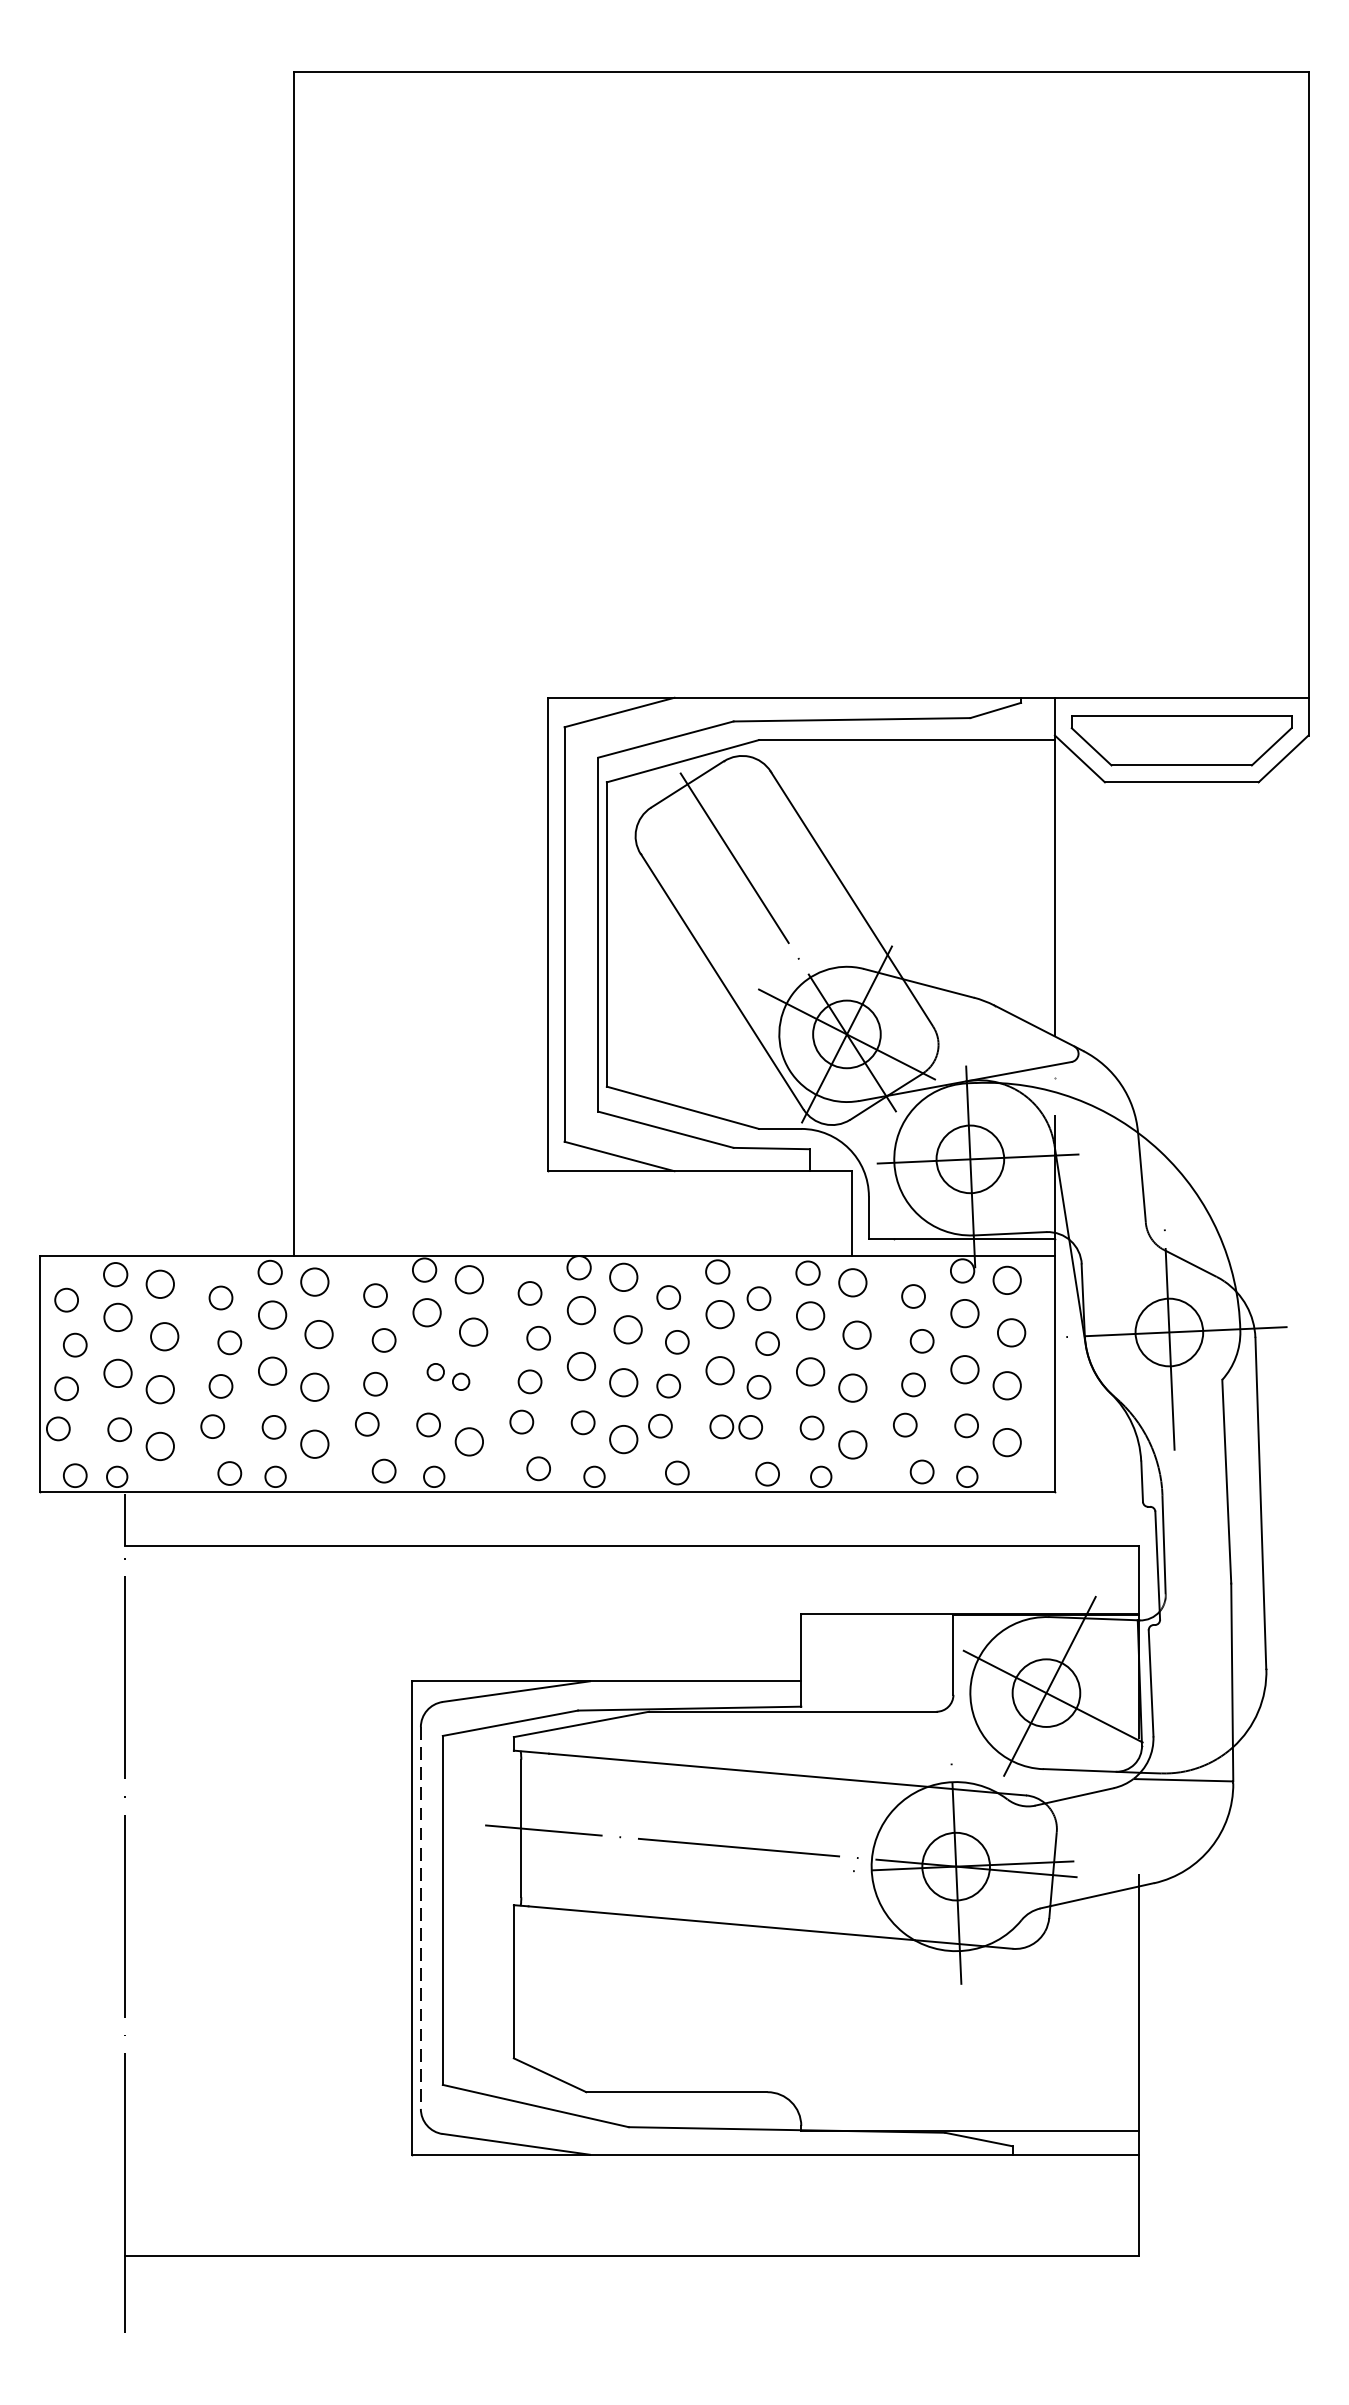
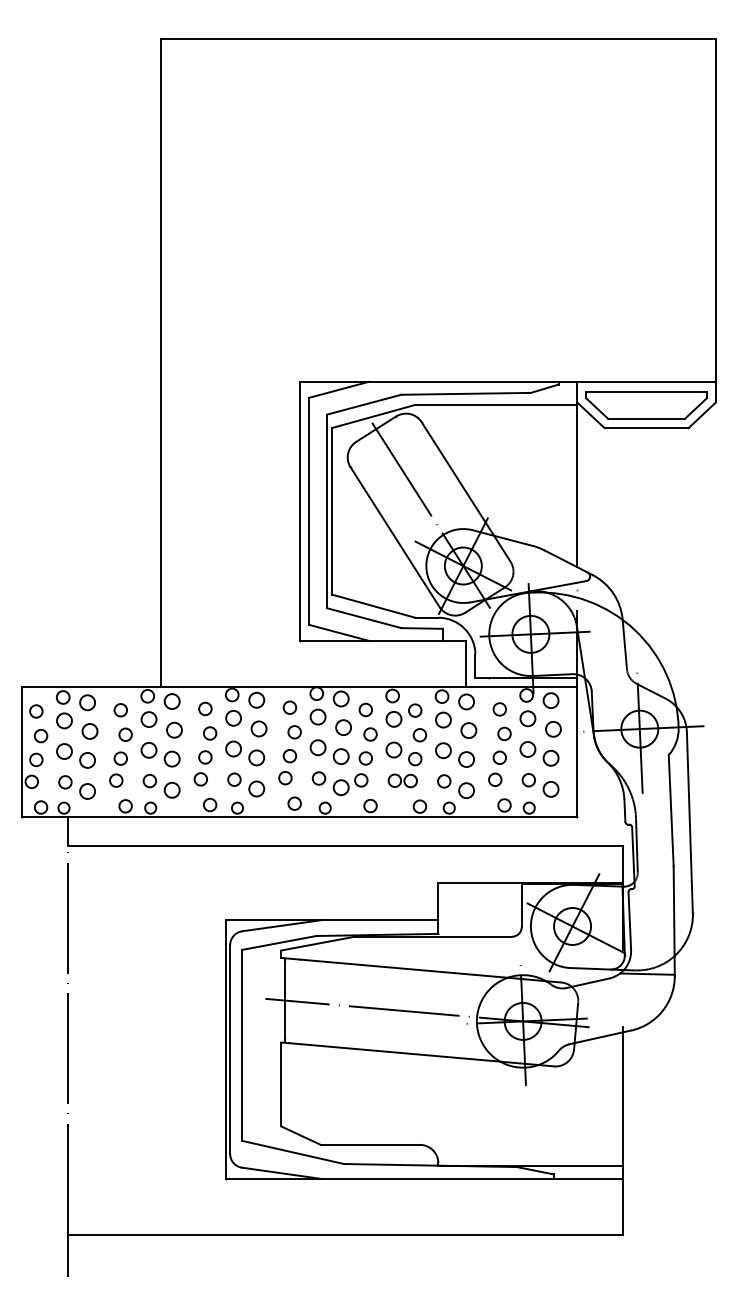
part: (448, 1377) -> (245, 753), size x1.67
line: (421, 1919) -> (230, 1050), dashed -> solid

